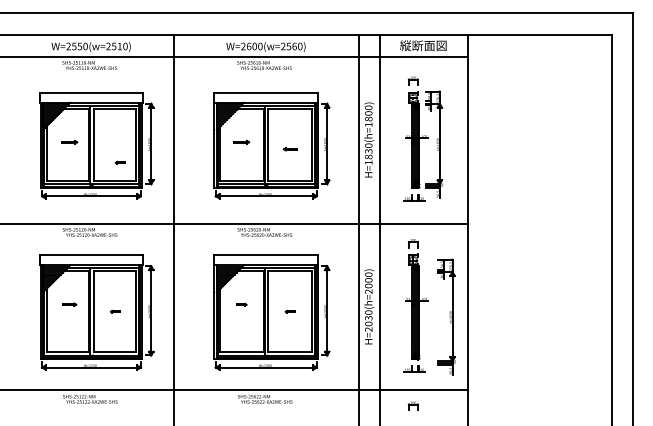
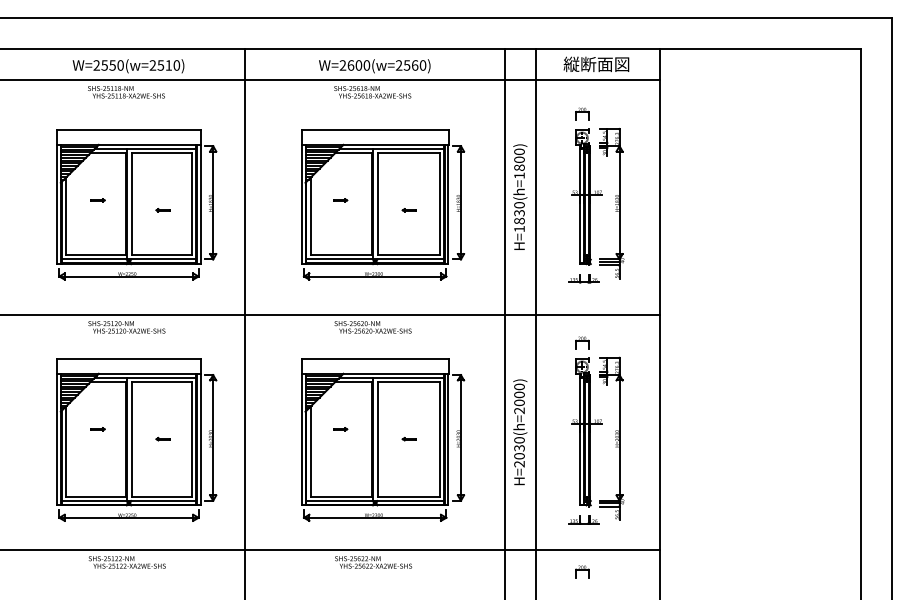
part: (69, 142) -> (97, 200), size x0.62
part: (241, 142) -> (340, 200), size x0.62
part: (289, 149) -> (408, 210), size x0.71
part: (120, 162) -> (162, 210), moved
part: (69, 304) -> (97, 429), size x0.71
part: (446, 317) -> (611, 438), moved

